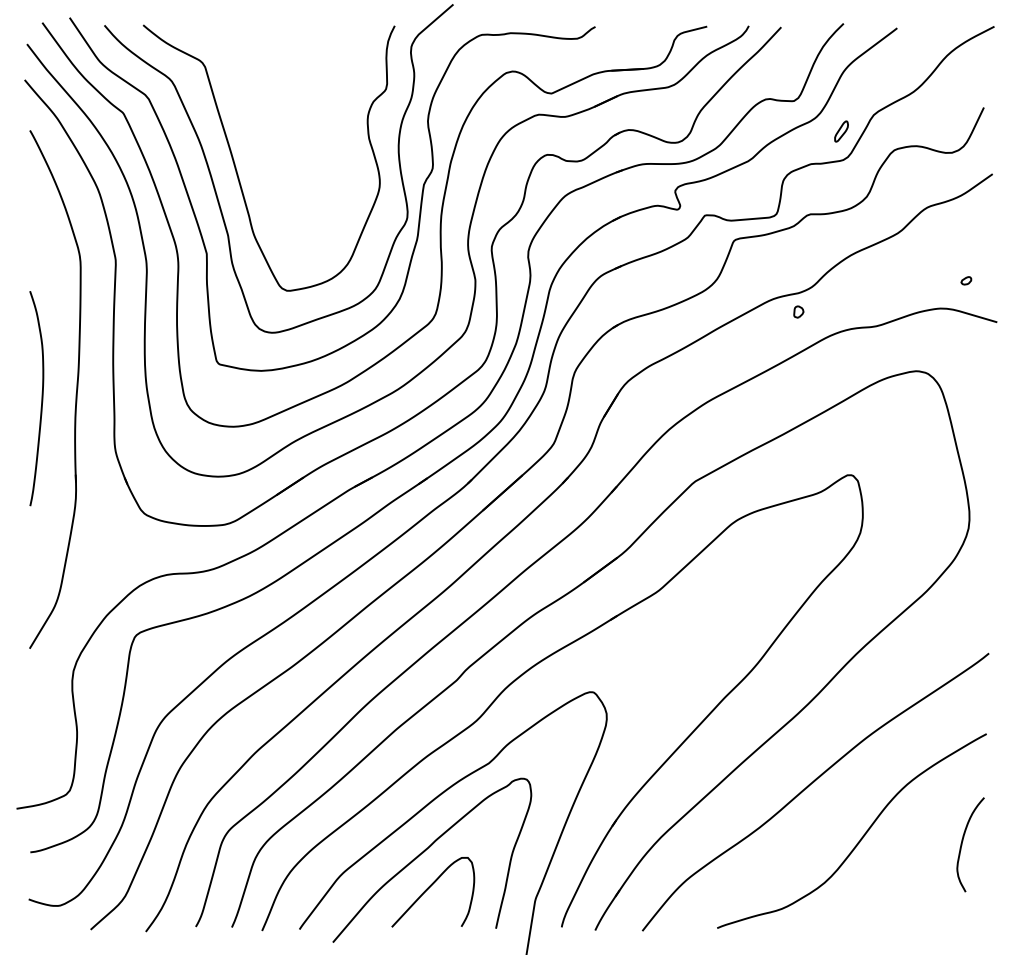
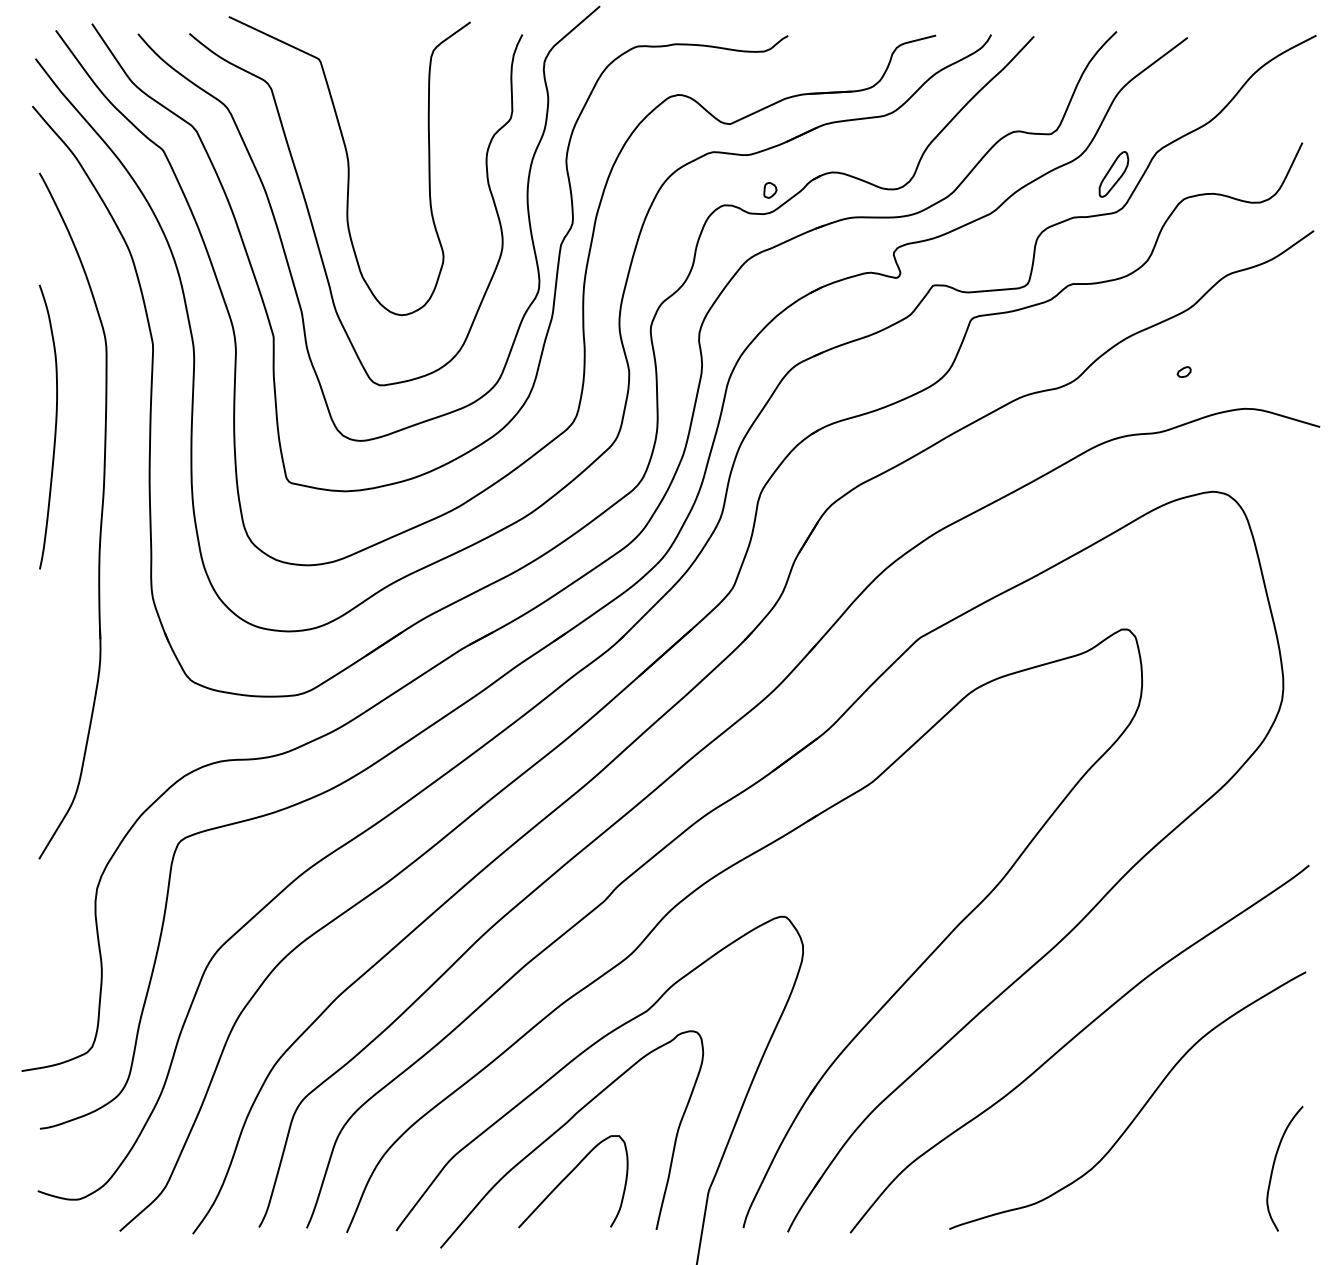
curve: (264, 125) -> (349, 166), added
part: (841, 131) -> (1113, 174), size x1.67
part: (965, 280) -> (1183, 371), moved
part: (798, 312) -> (770, 190), moved
curve: (41, 399) -> (54, 428), moved
curve: (962, 843) -> (1274, 1166), moved

